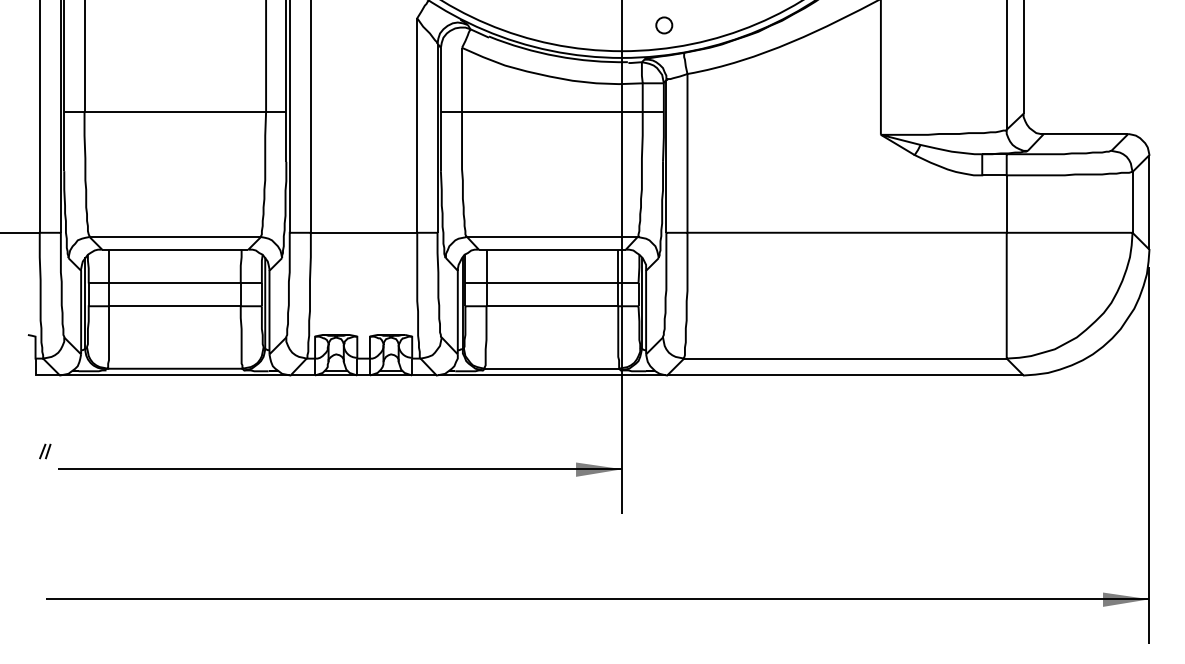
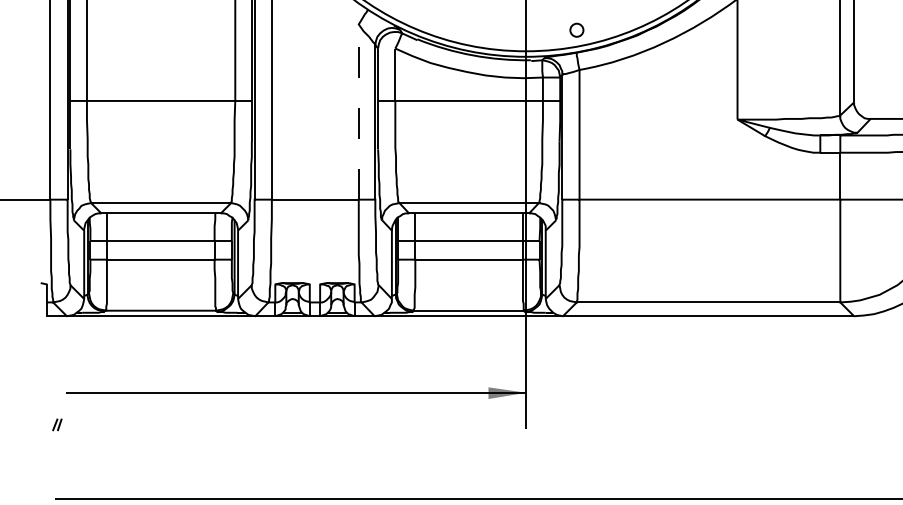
circle: (664, 25) -> (577, 30), moved
line: (417, 125) -> (358, 112), solid -> dashed
part: (45, 451) -> (57, 424), moved

